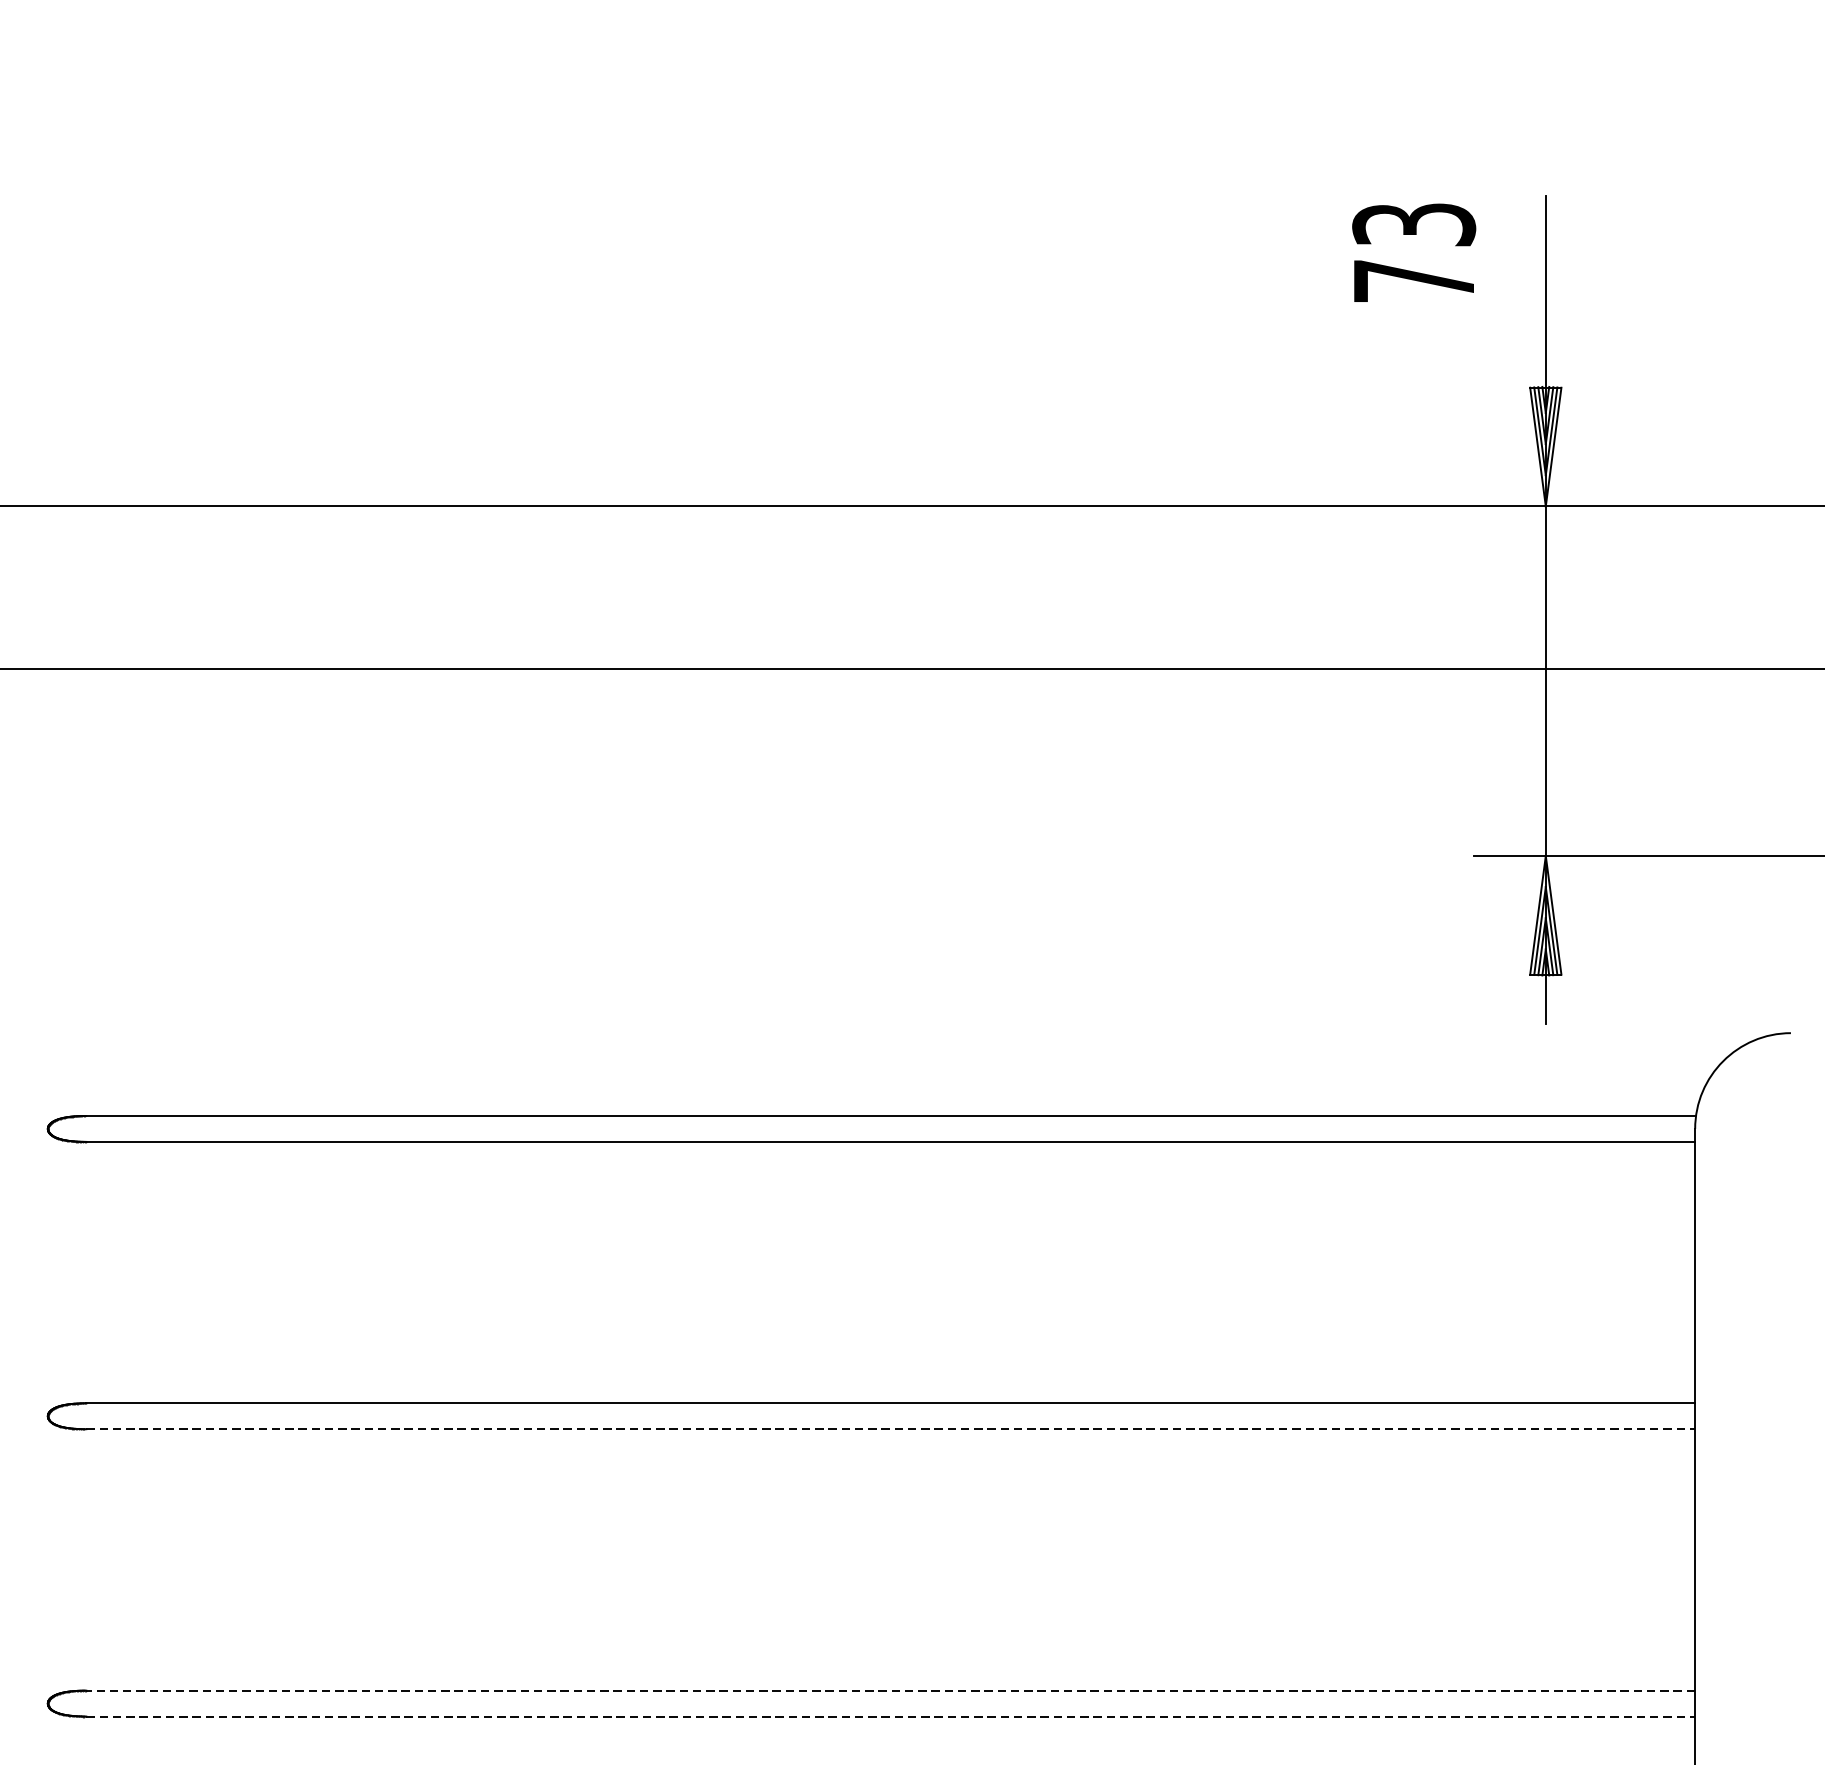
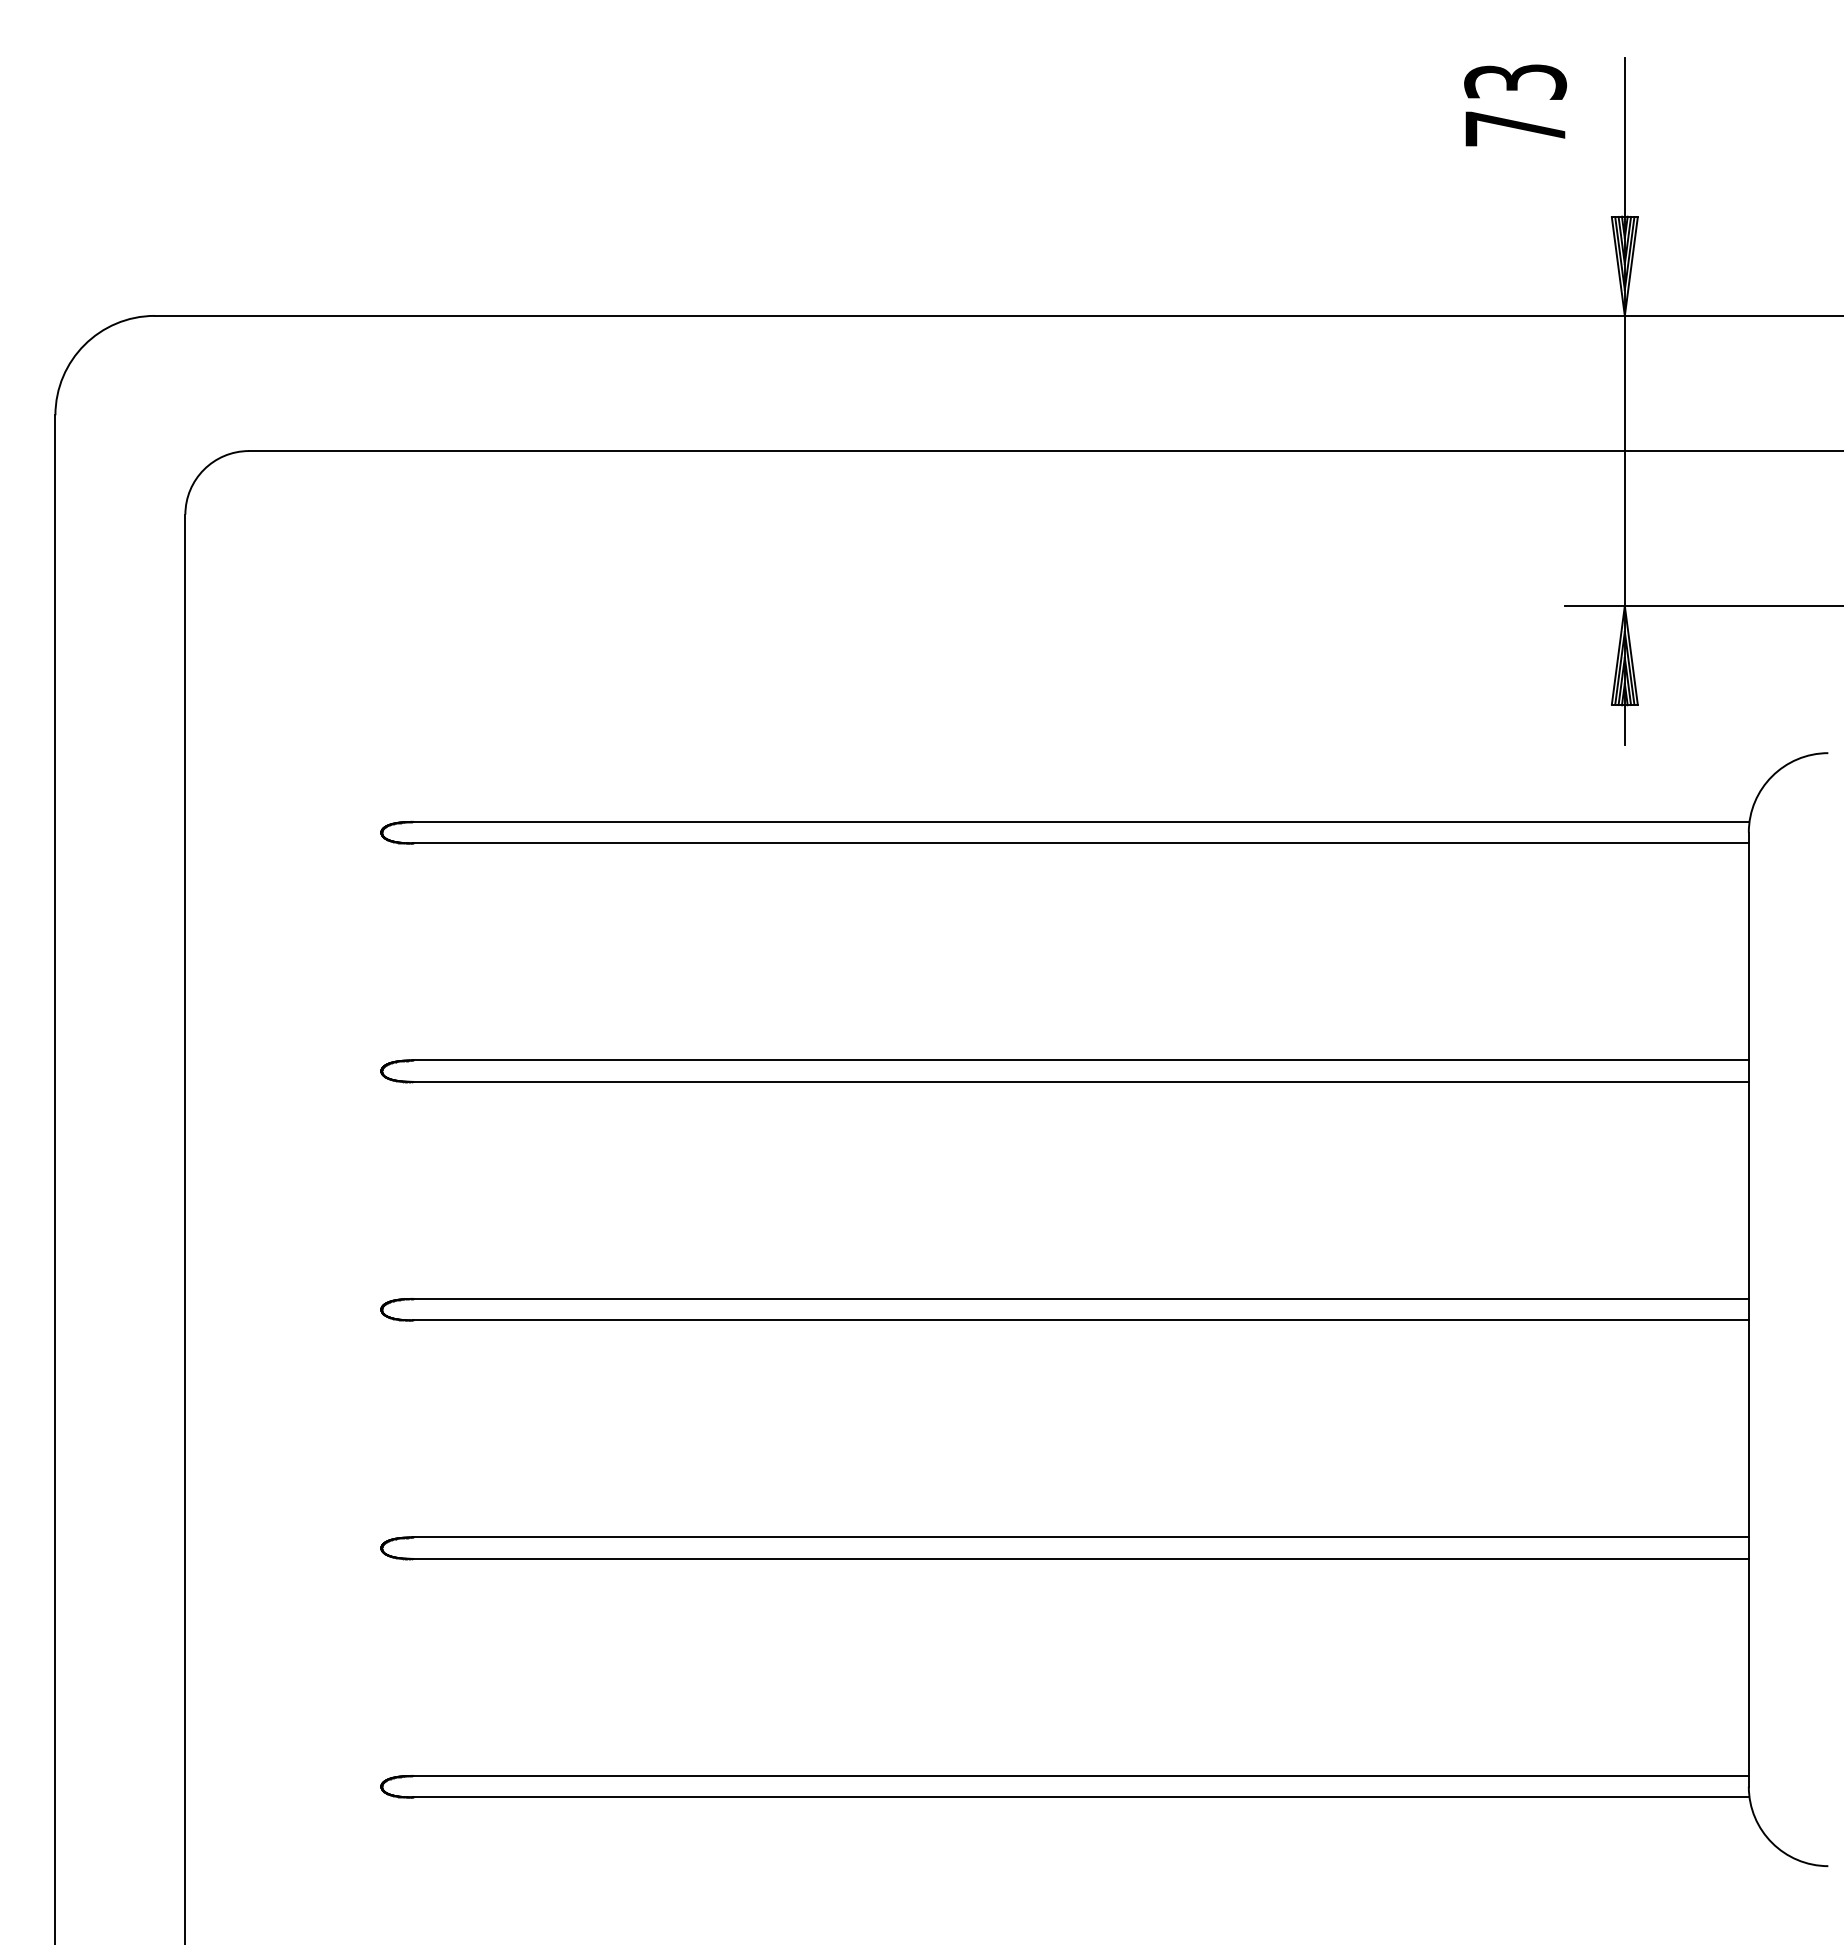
line: (891, 1428) -> (1081, 1081), dashed -> solid
line: (891, 1690) -> (1081, 1298), dashed -> solid
line: (891, 1716) -> (1081, 1320), dashed -> solid

